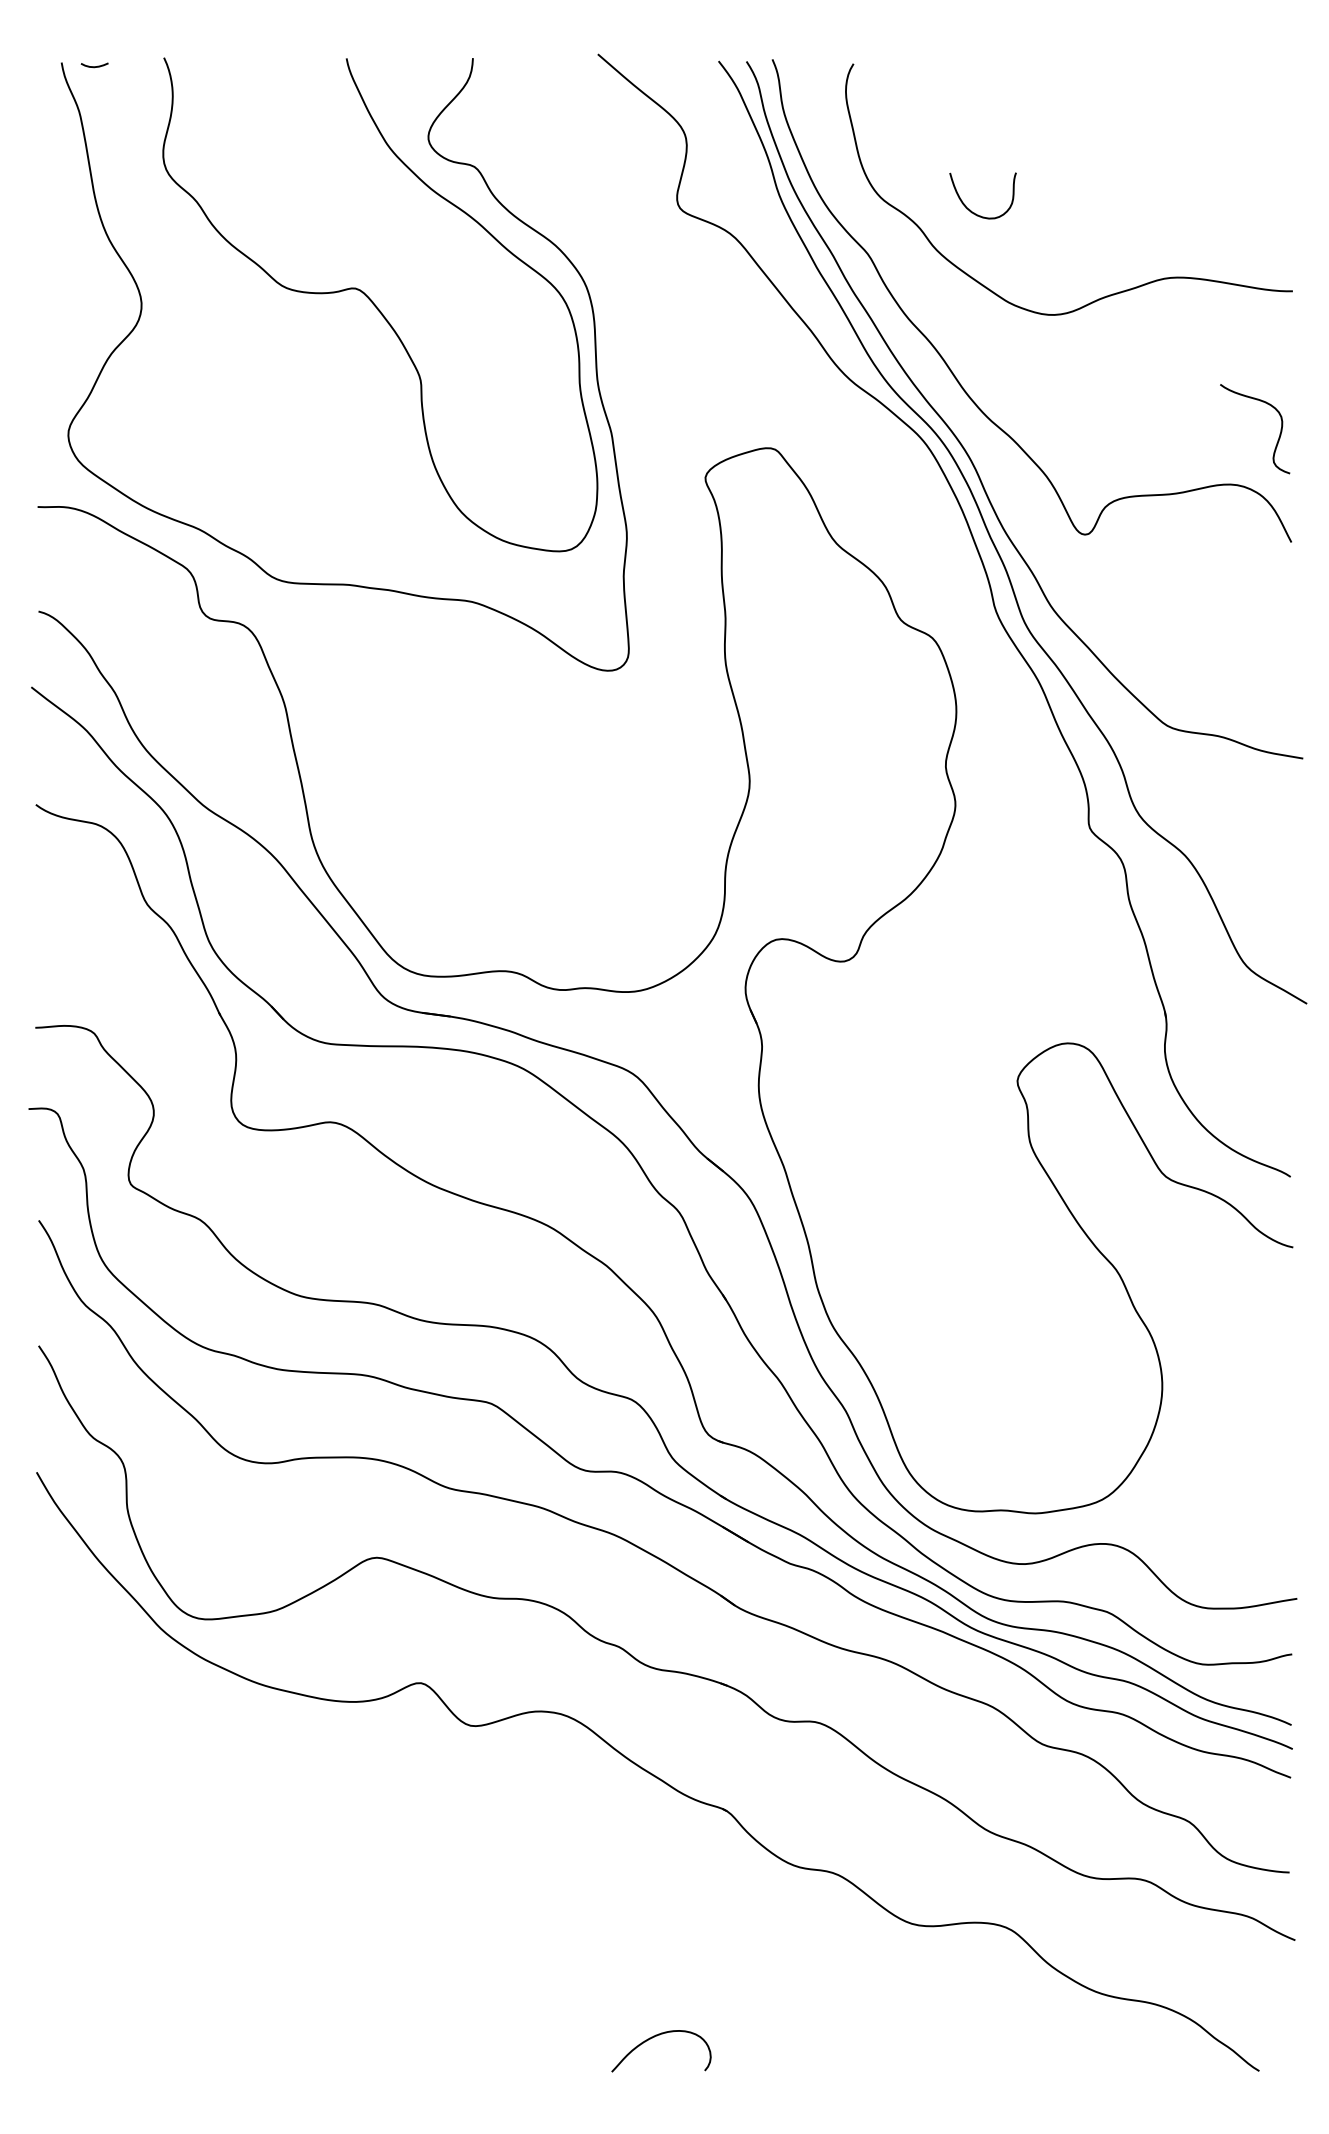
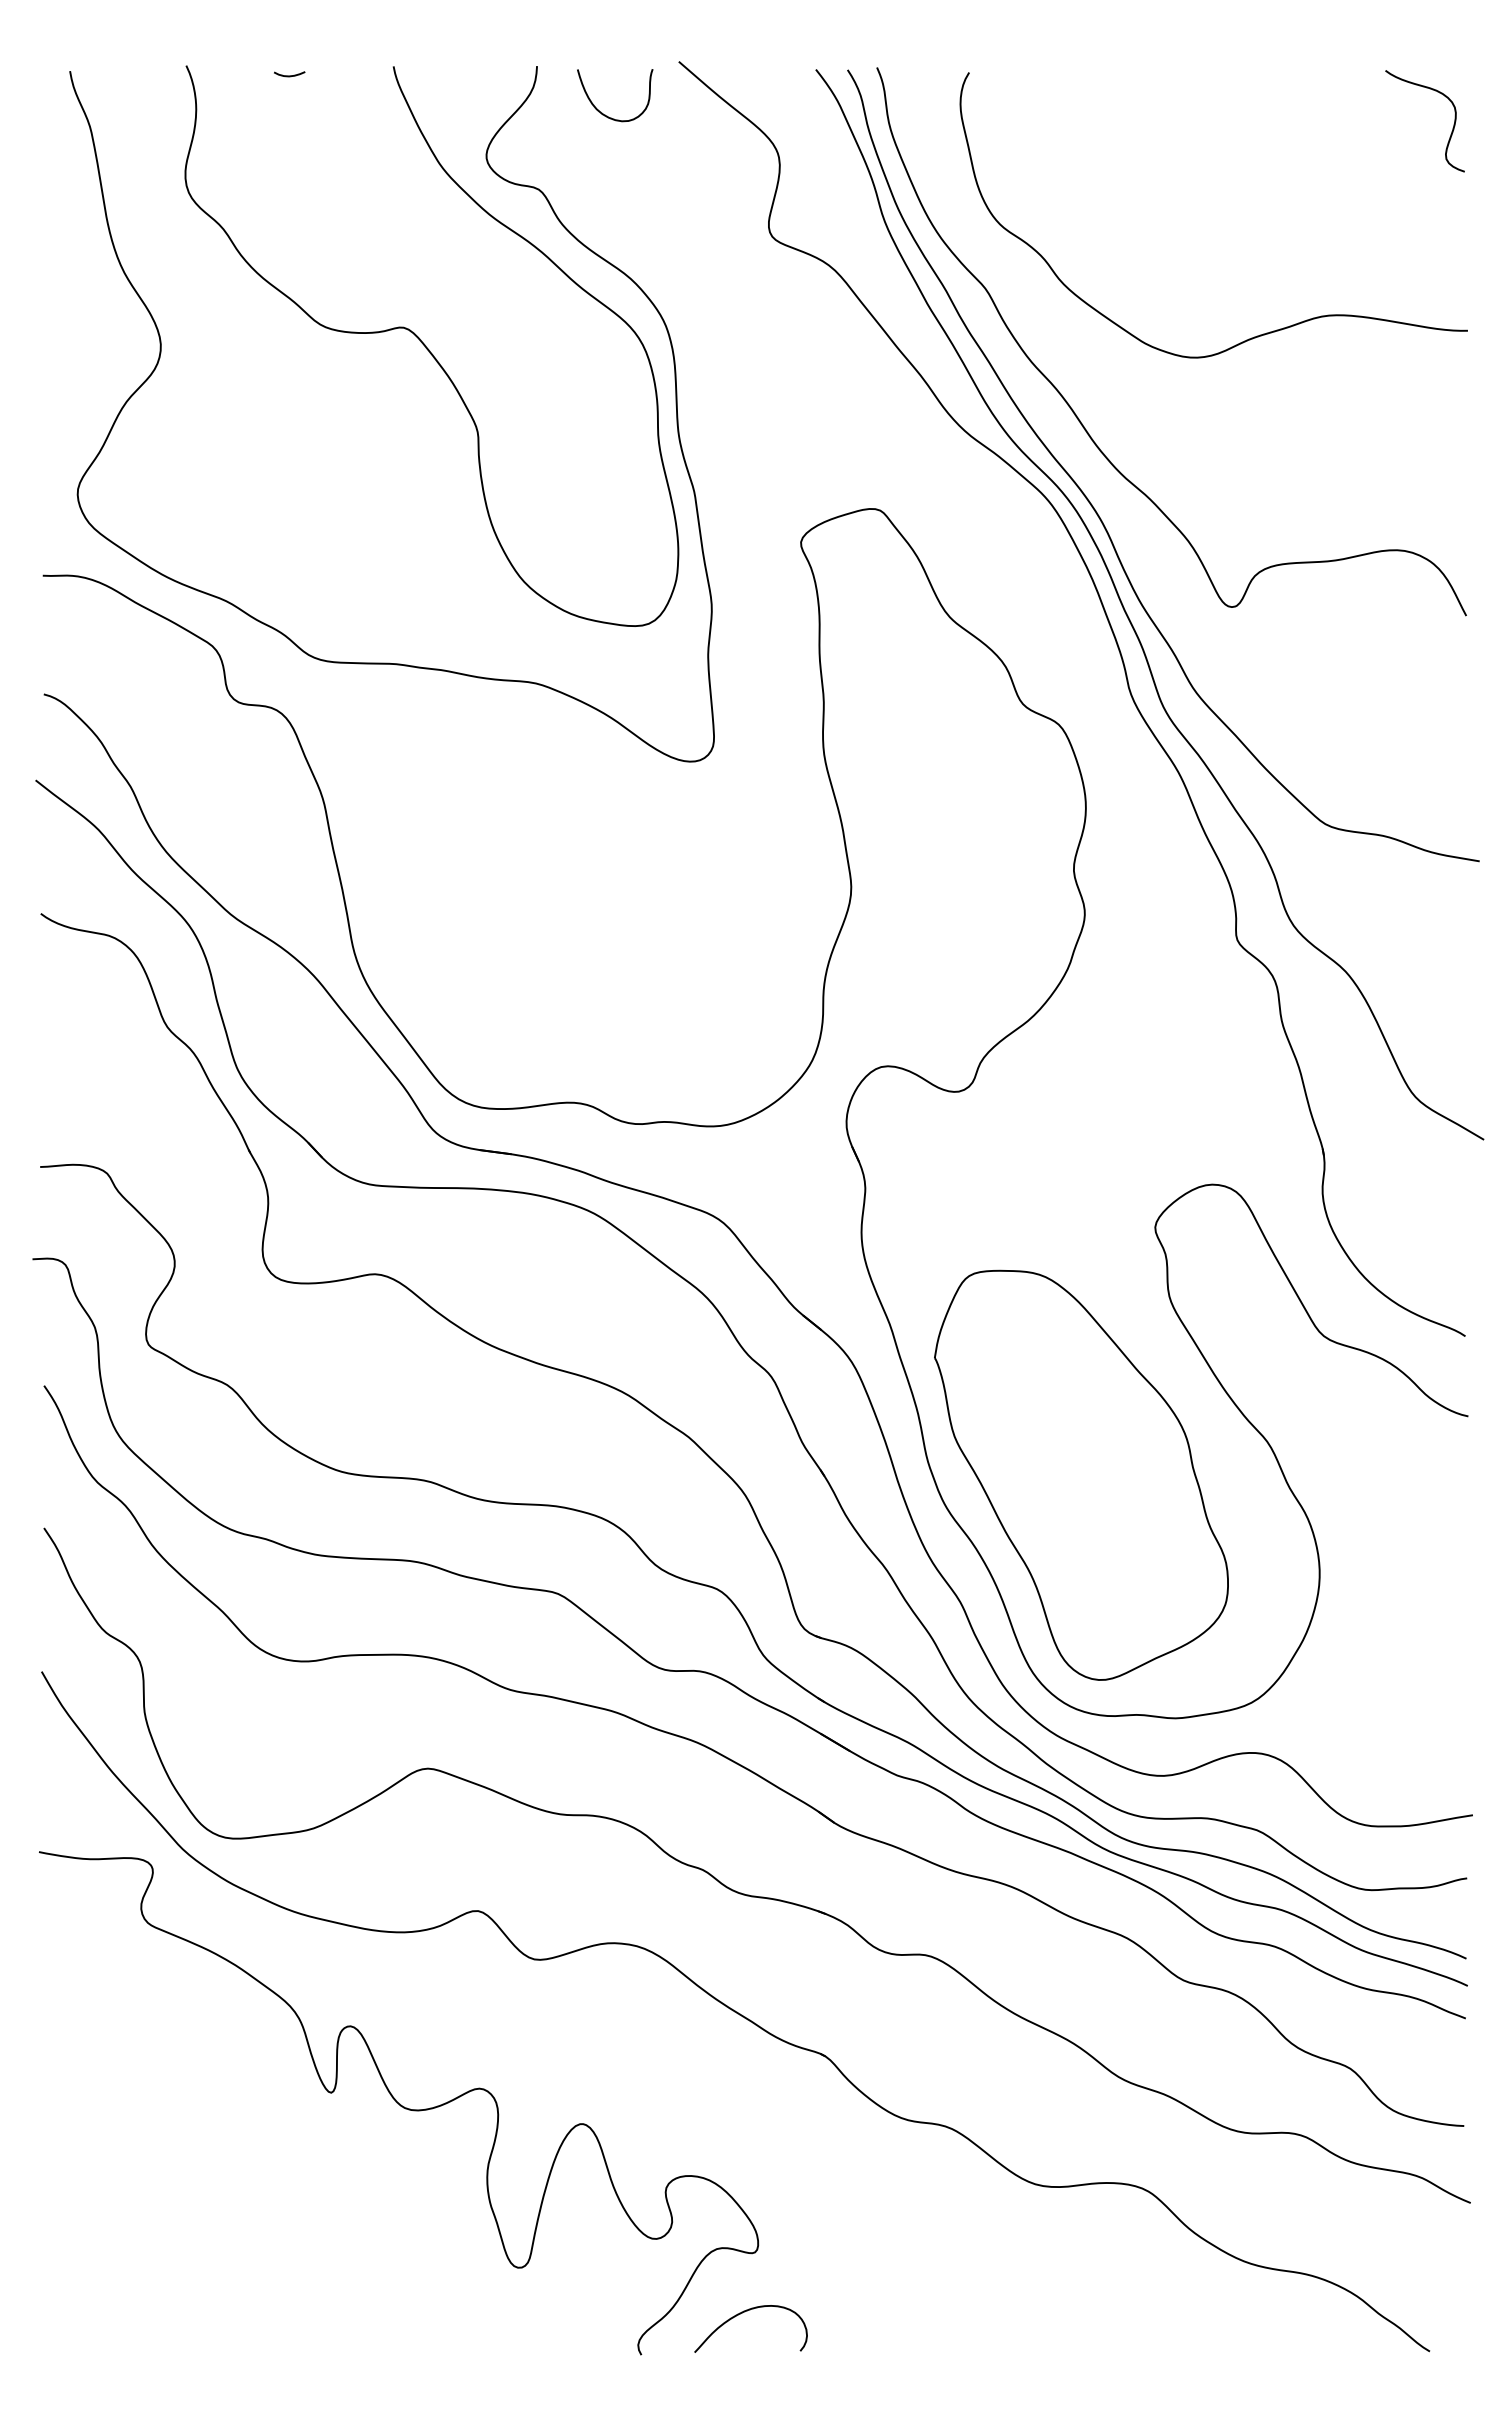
curve: (94, 66) -> (289, 75), moved
curve: (971, 210) -> (602, 112), moved
curve: (1278, 438) -> (1451, 131), moved
part: (952, 1298) -> (1081, 1474), added
curve: (351, 1852) -> (399, 2103), added

